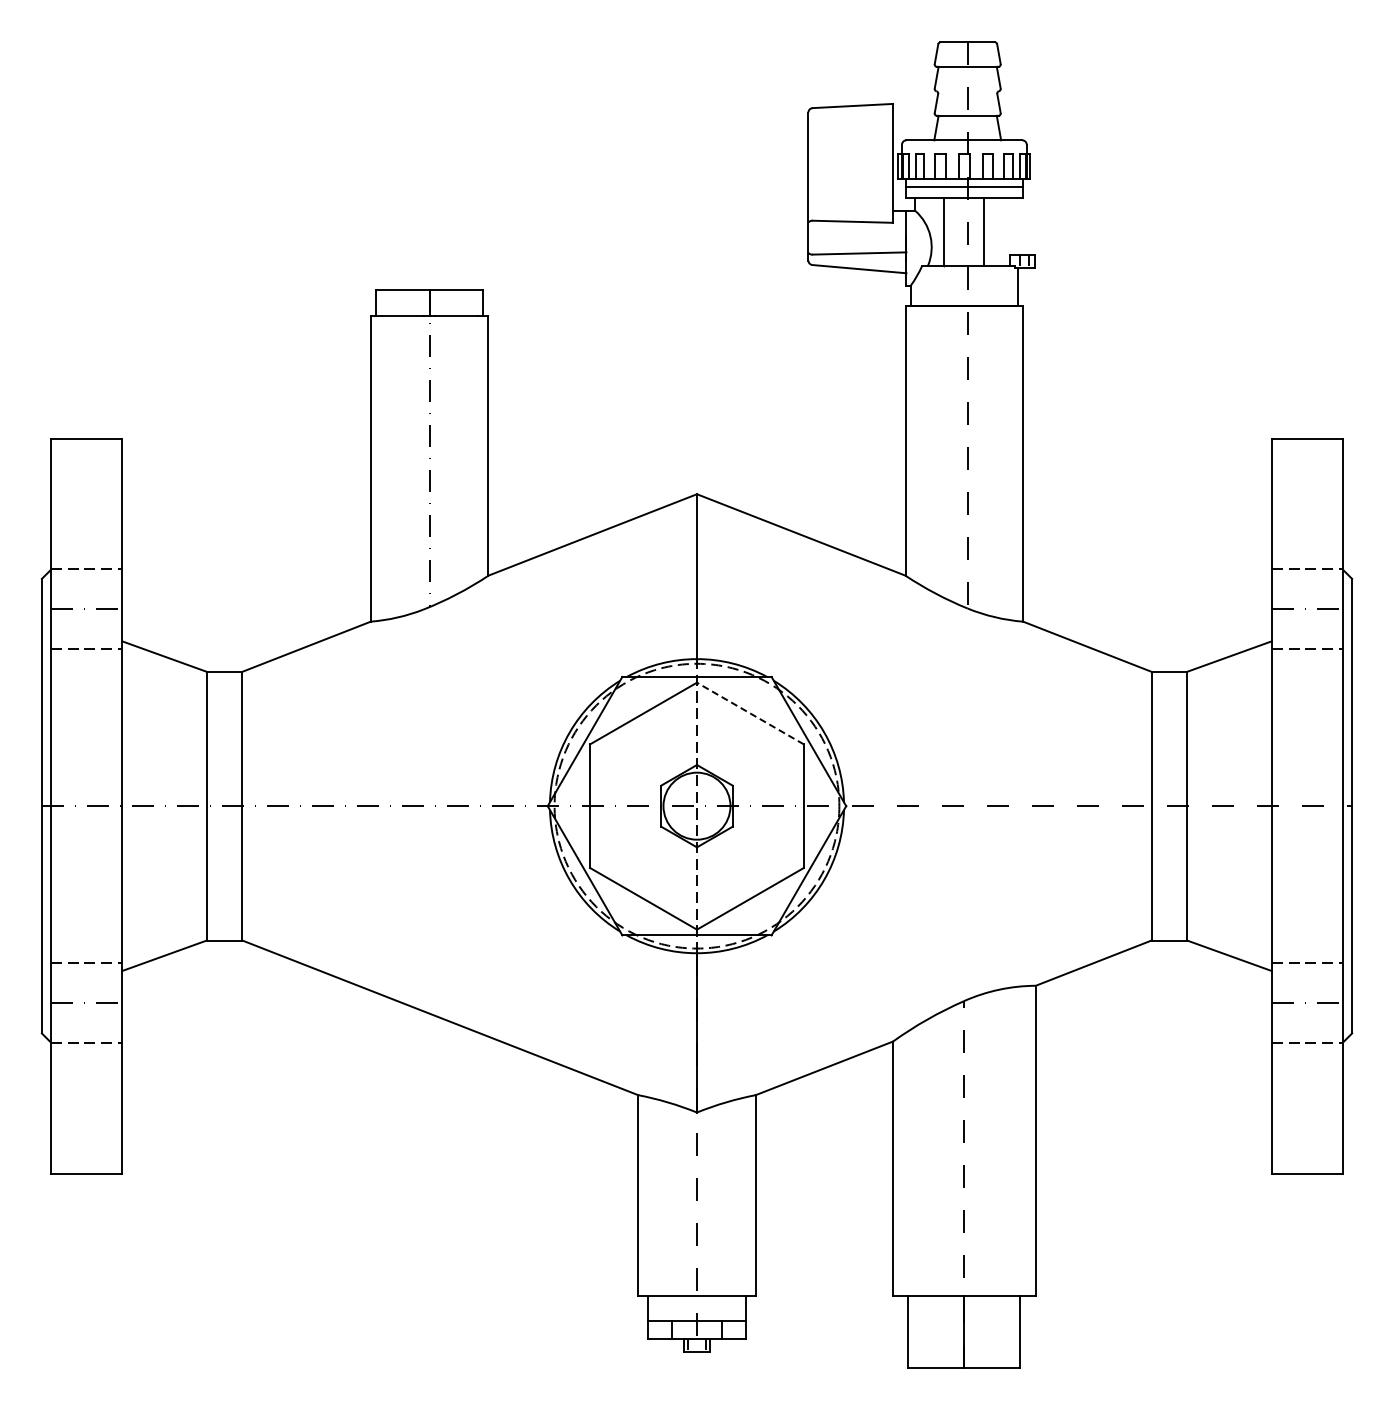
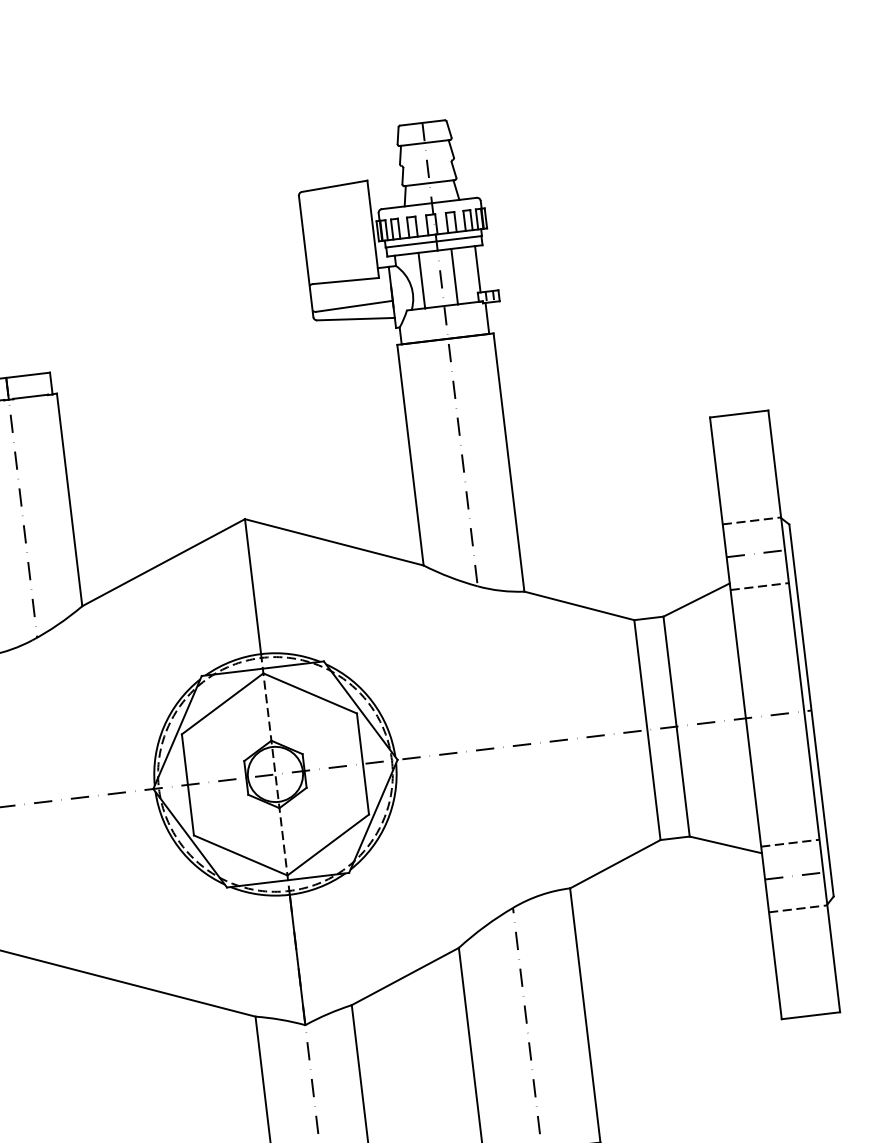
line: (1013, 226) -> (477, 269), added
line: (750, 713) -> (310, 693), dashed -> solid

